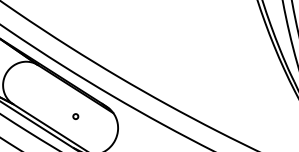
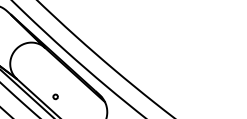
circle: (75, 116) -> (55, 96), moved

